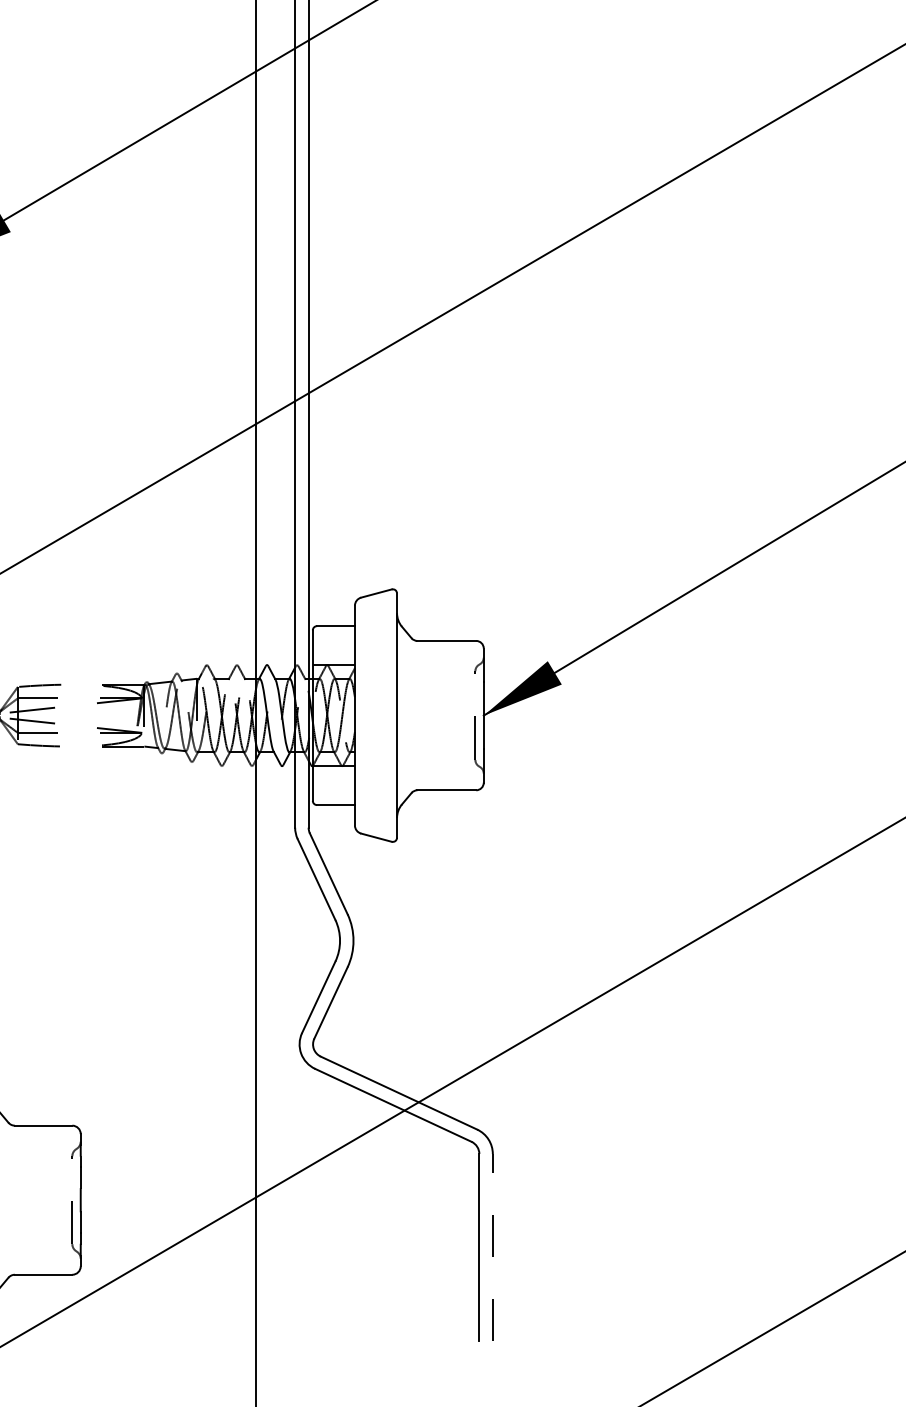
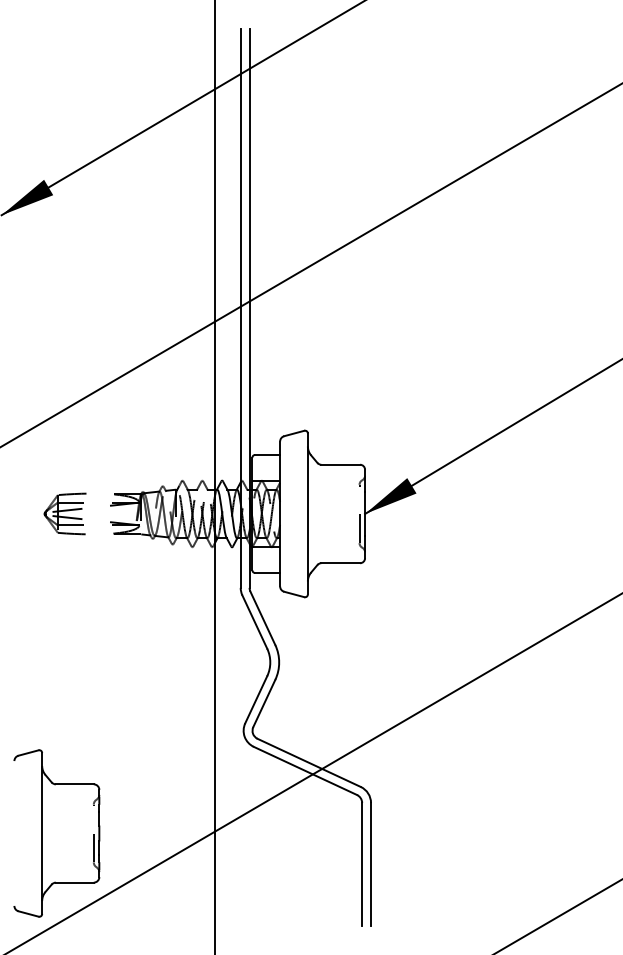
line: (493, 1247) -> (371, 864), dashed -> solid

